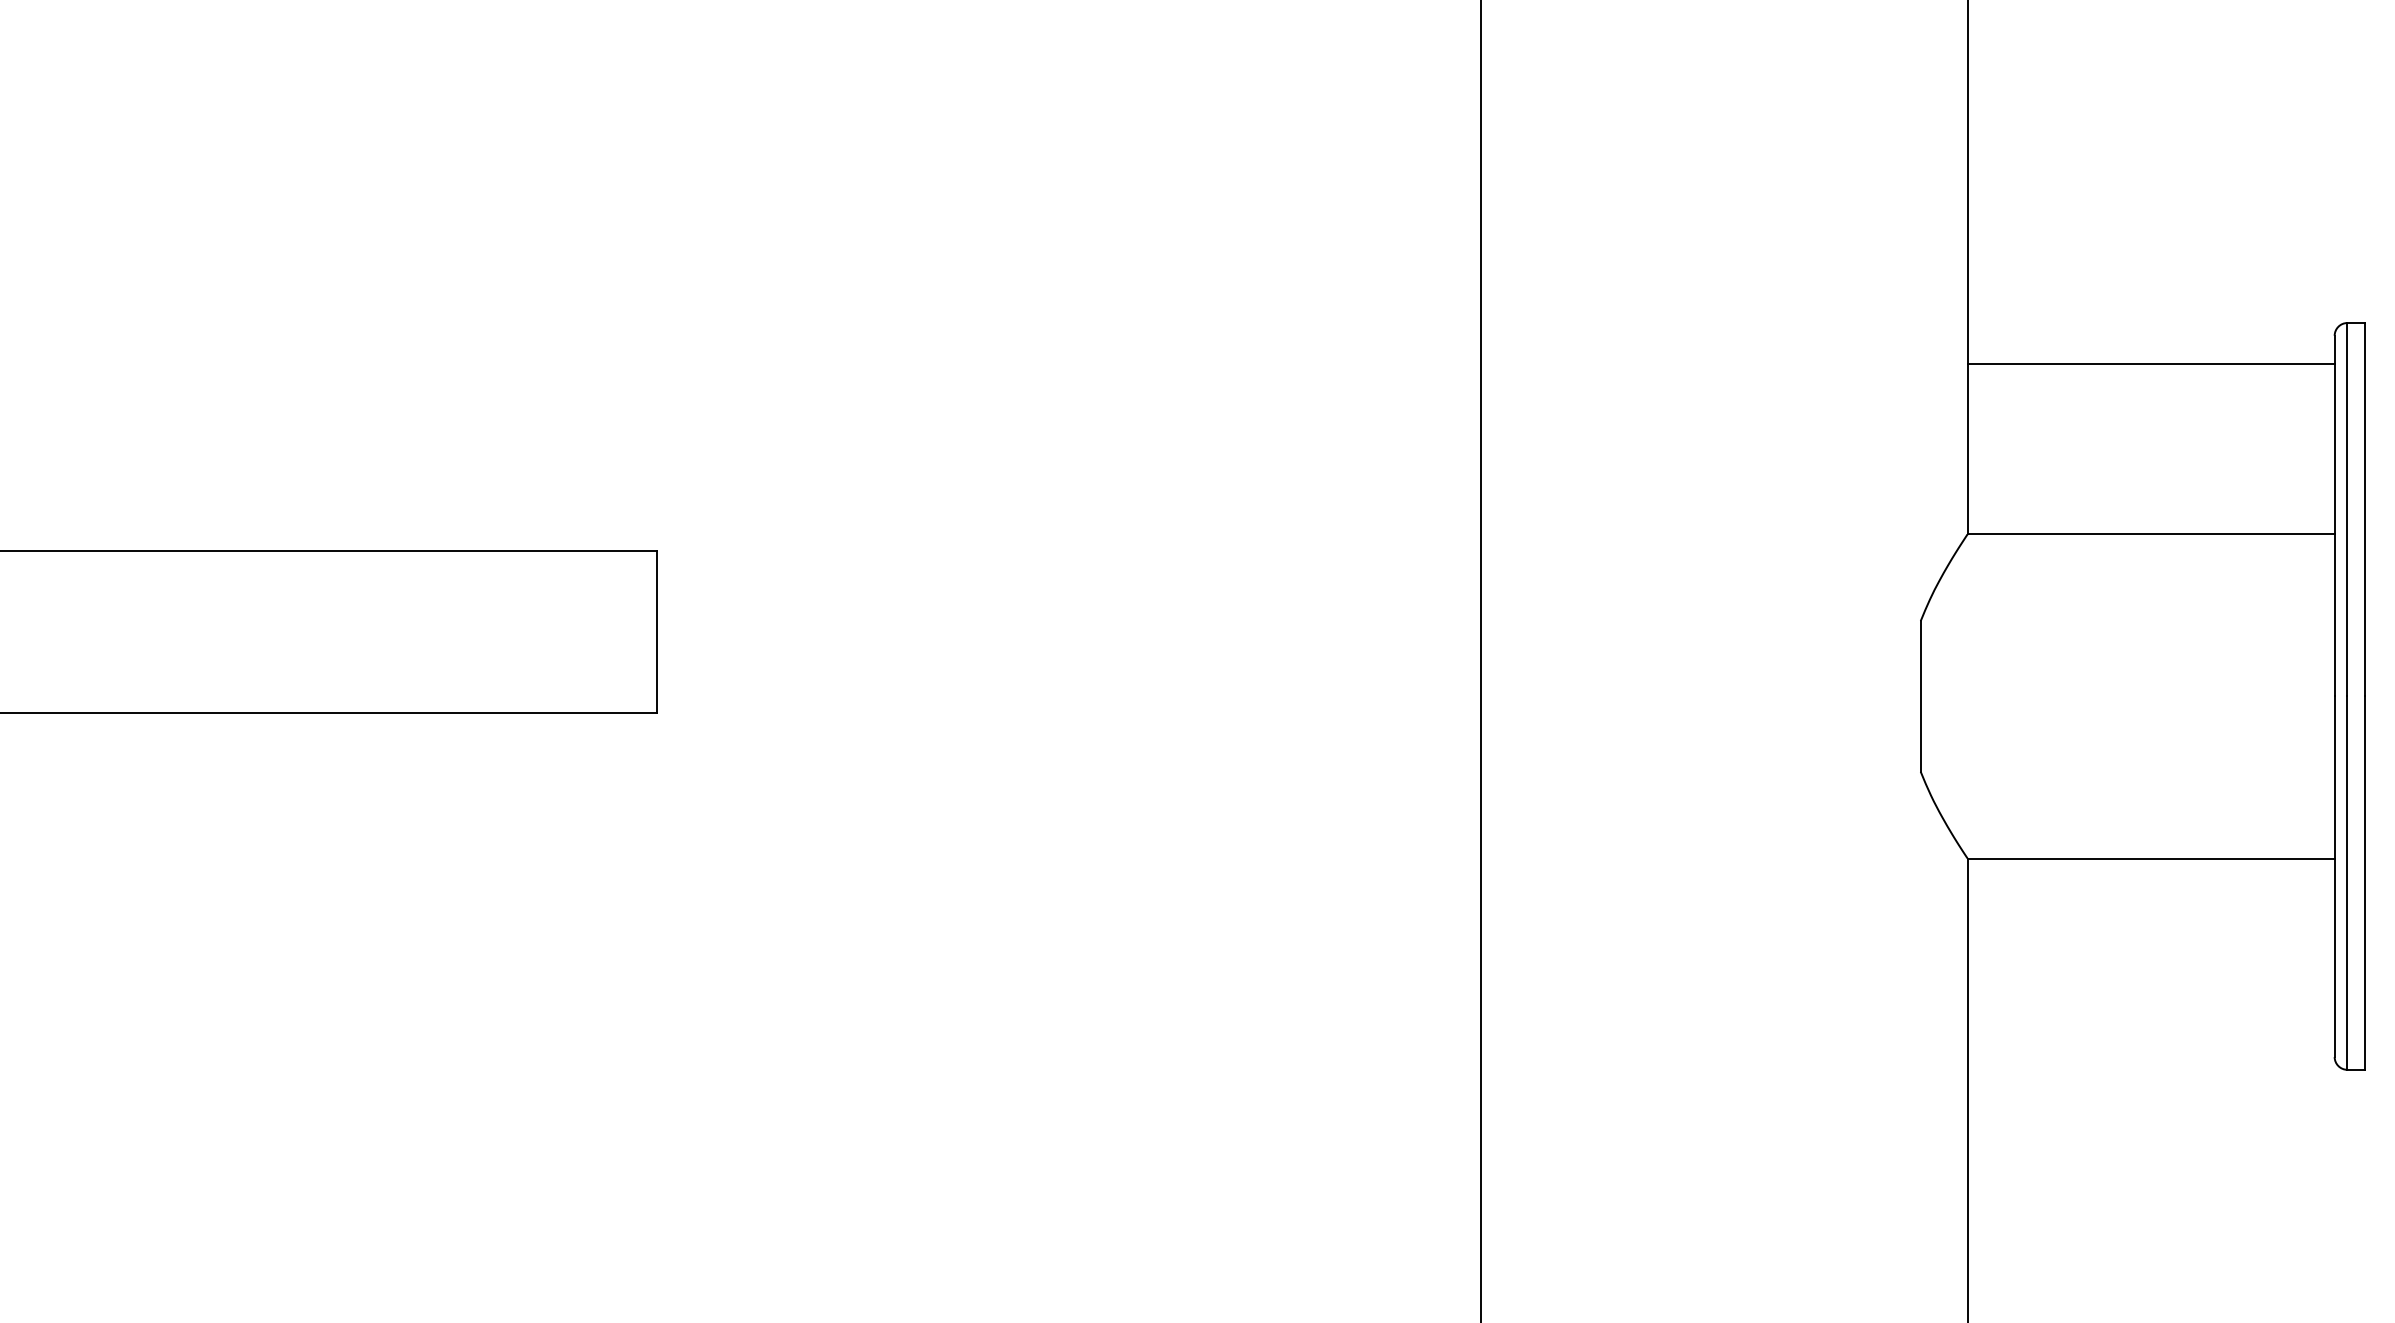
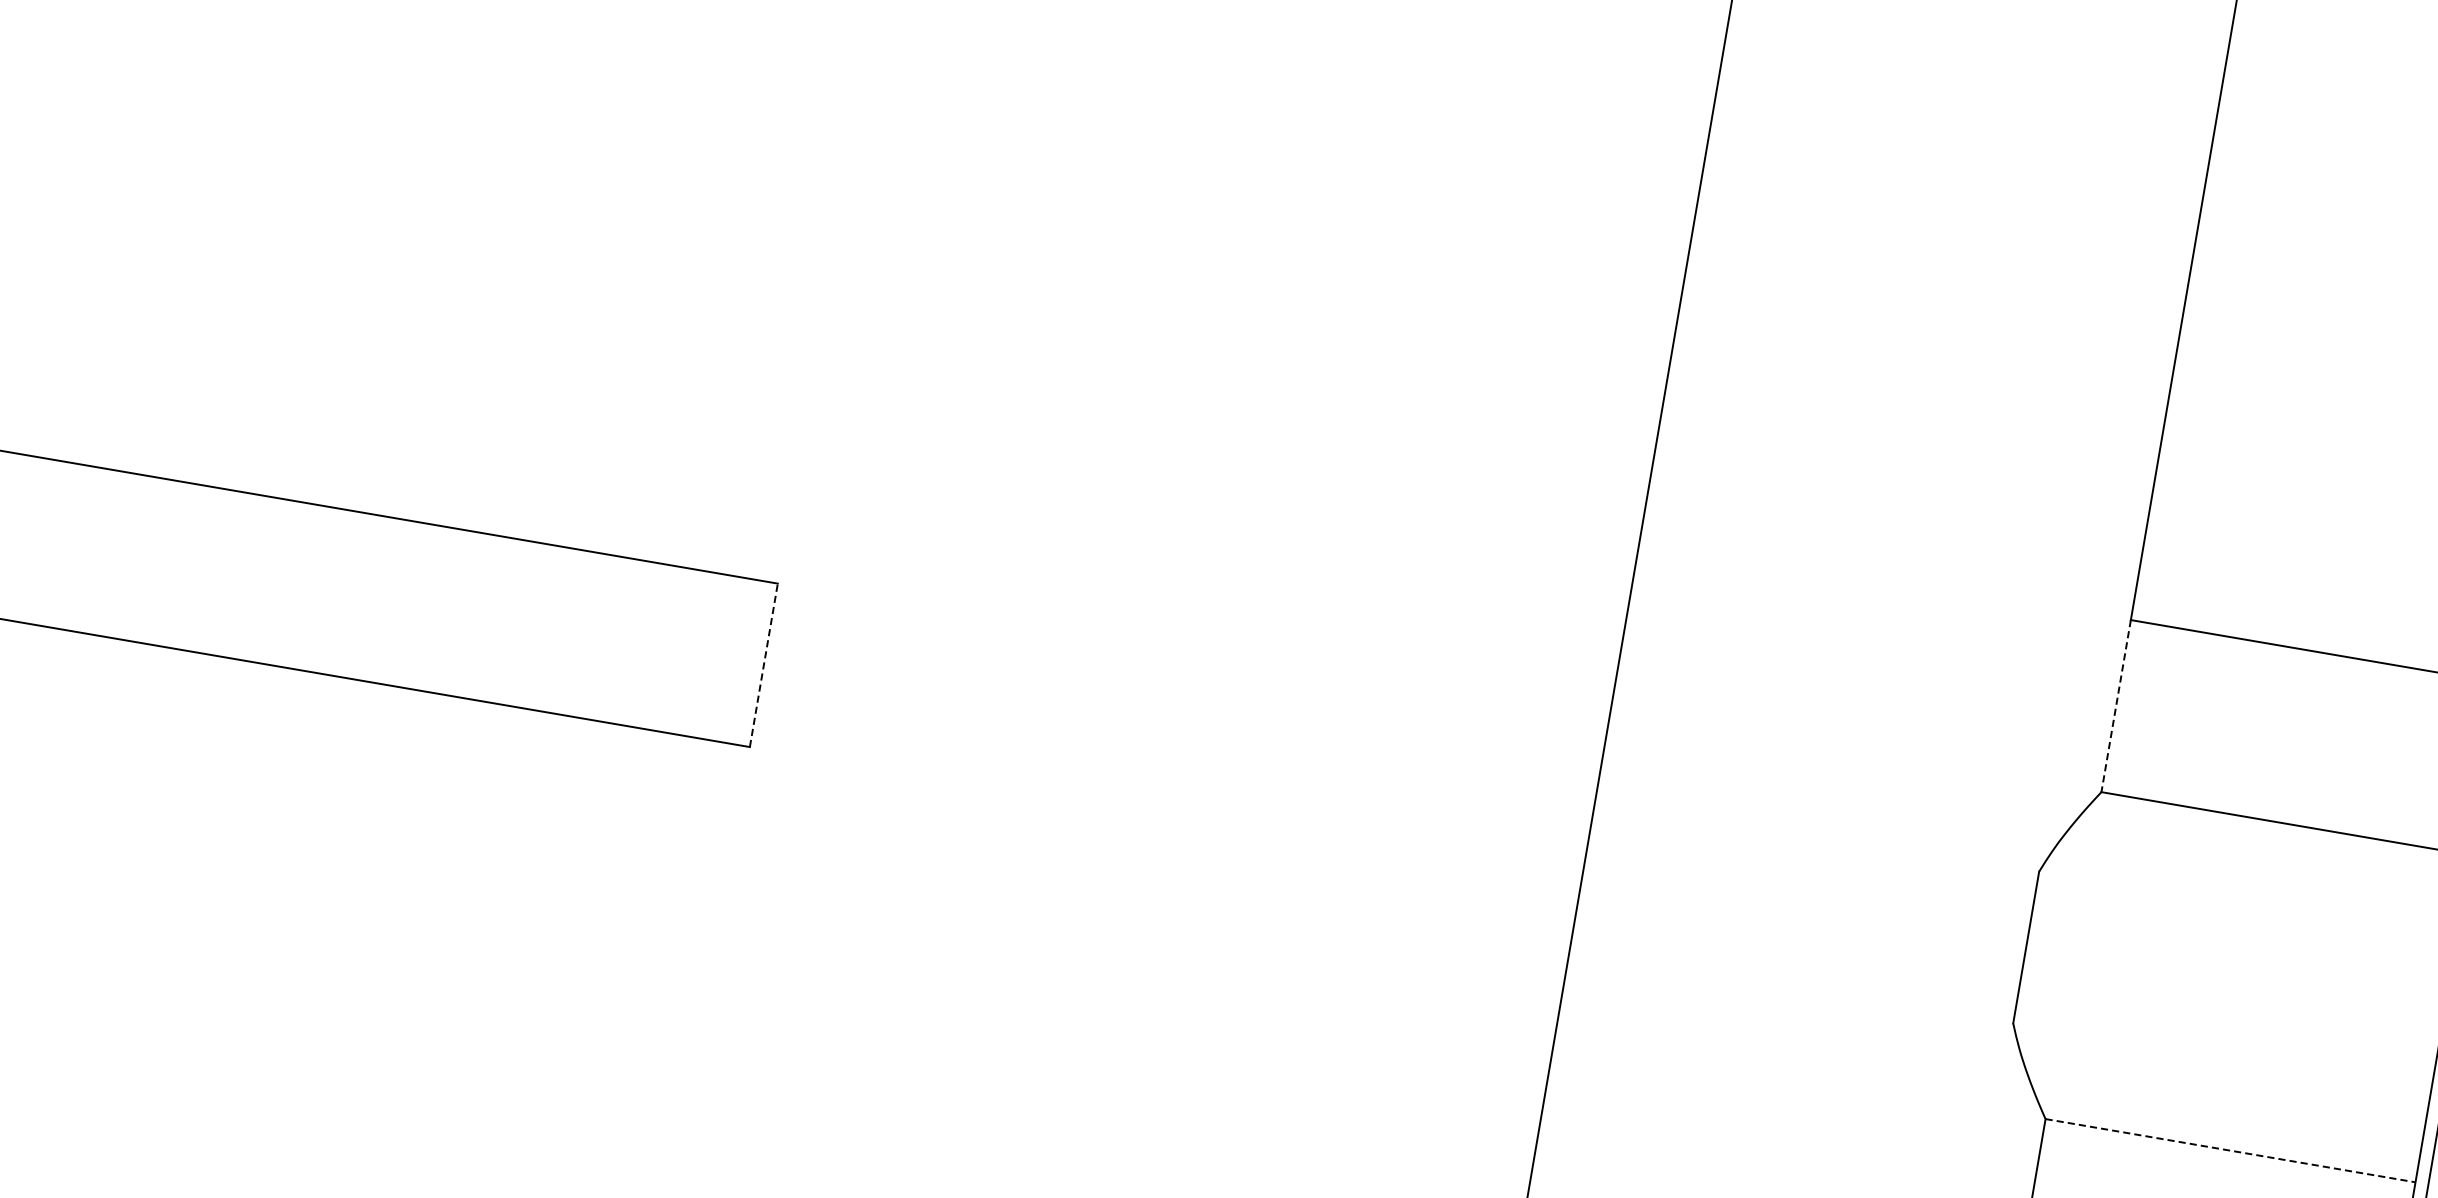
line: (1967, 449) -> (2115, 706), solid -> dashed
line: (657, 631) -> (764, 664), solid -> dashed
line: (2151, 858) -> (2230, 1150), solid -> dashed

